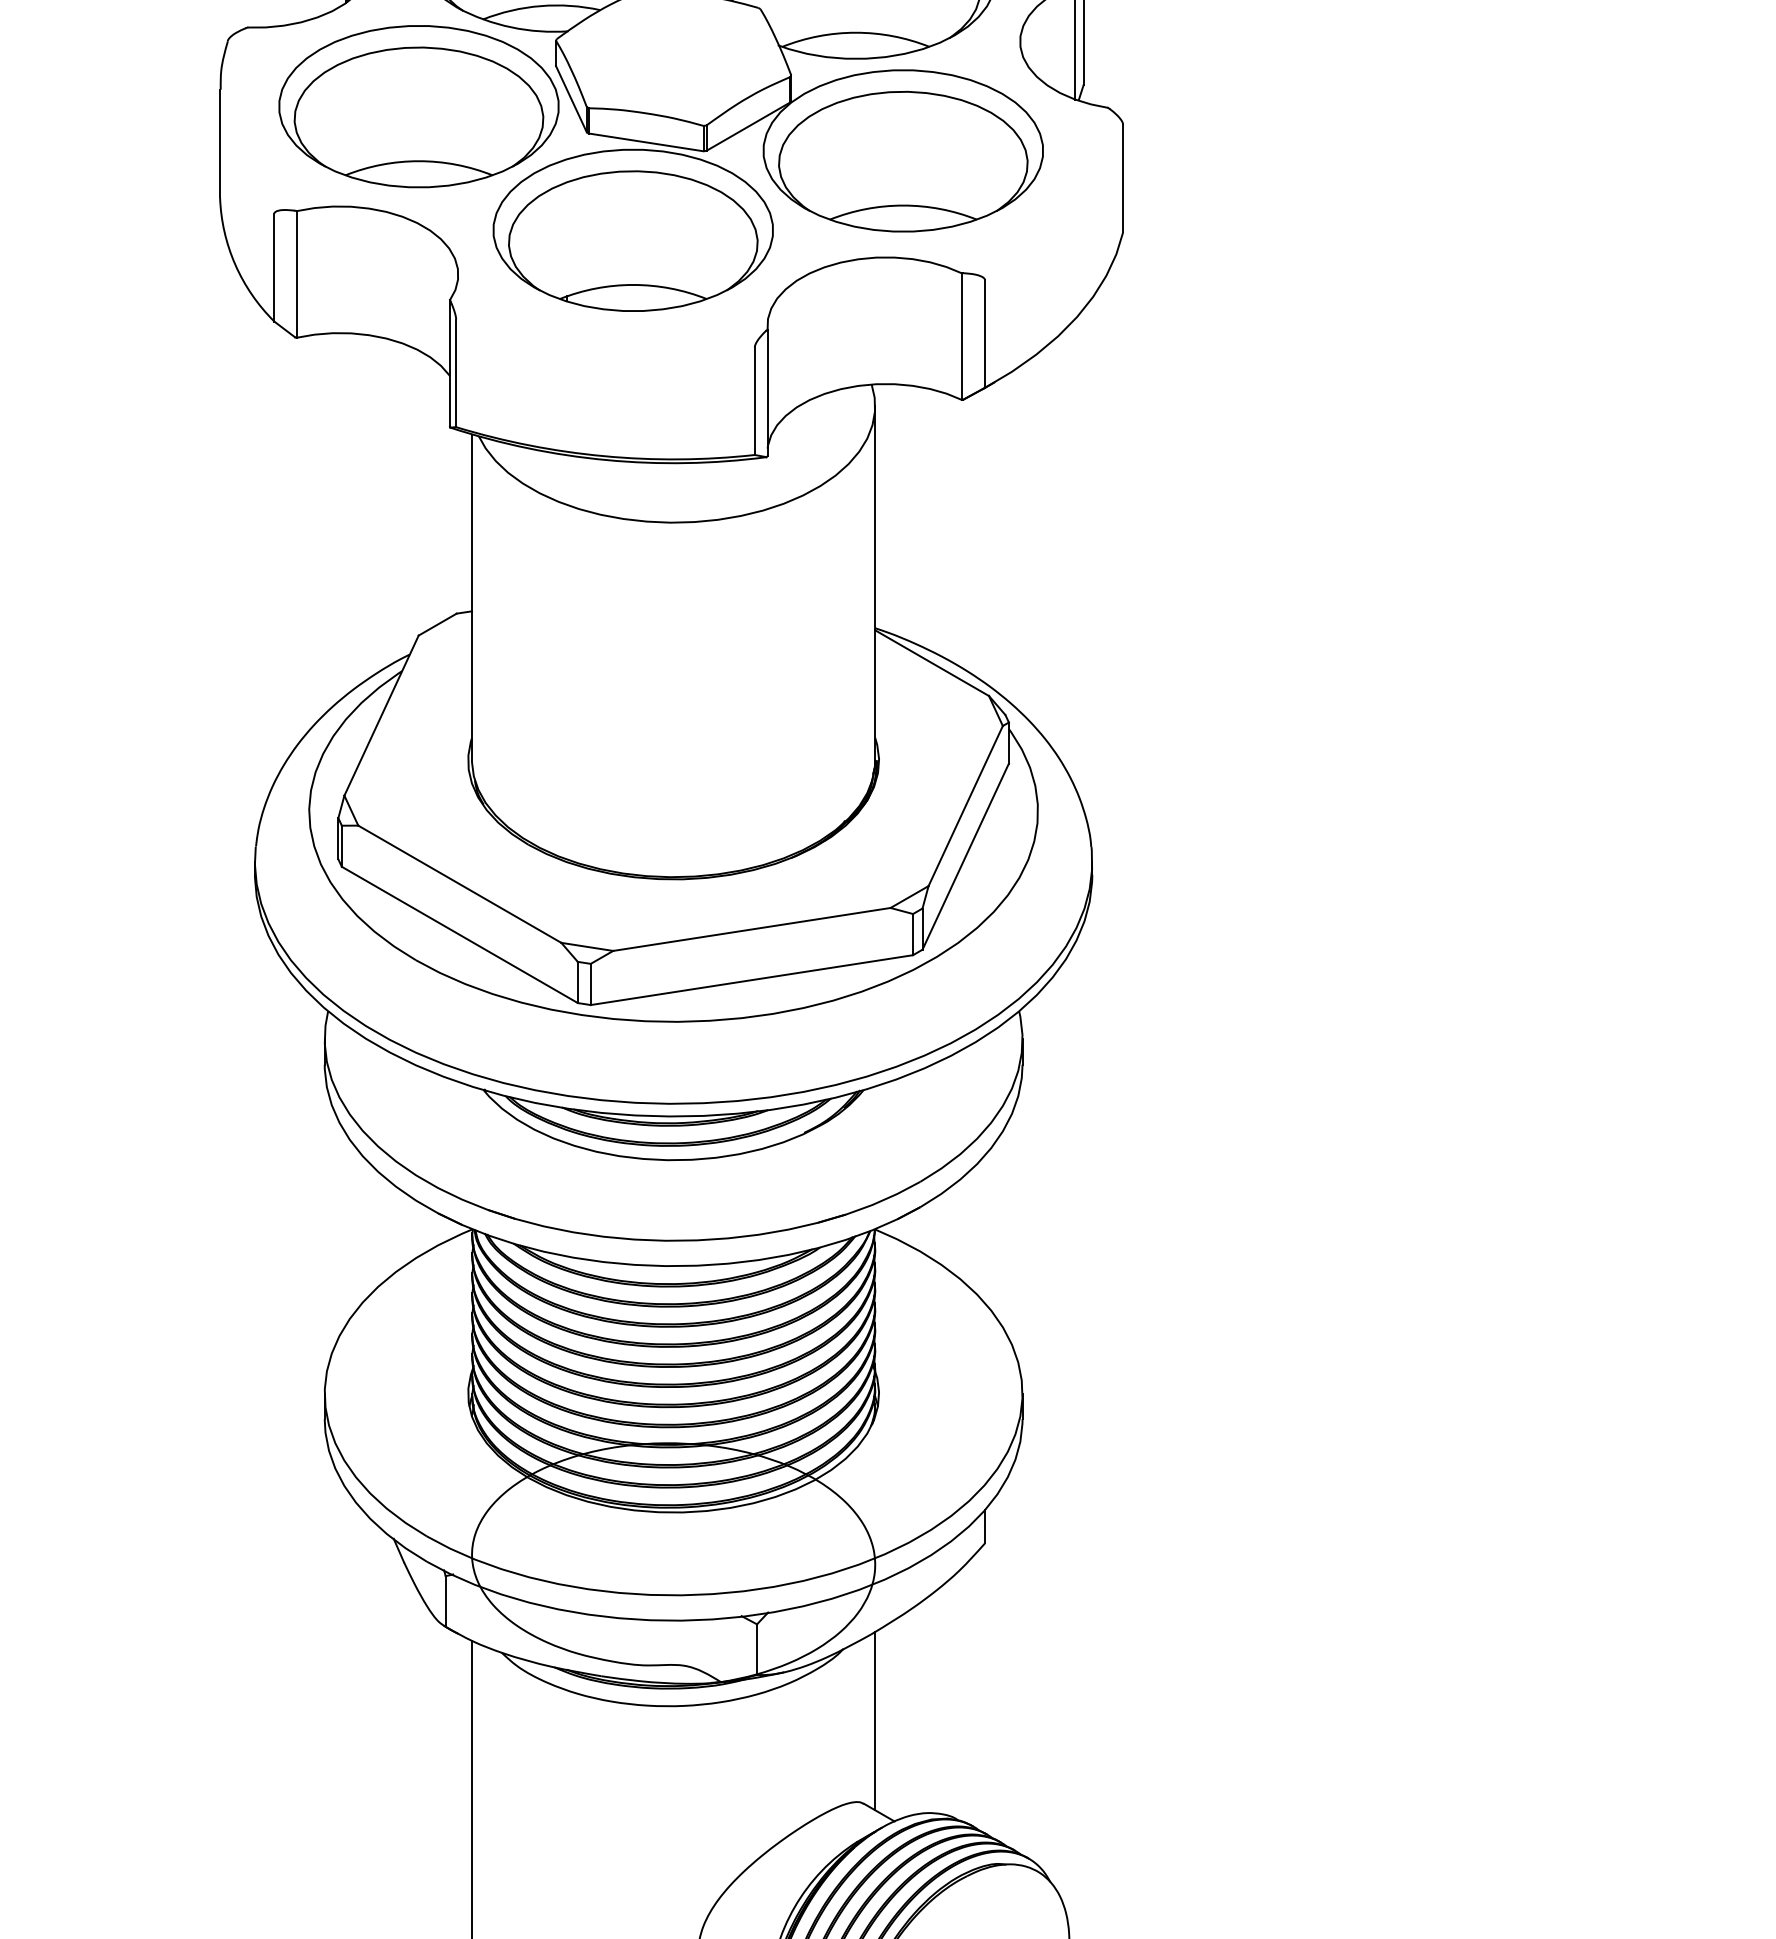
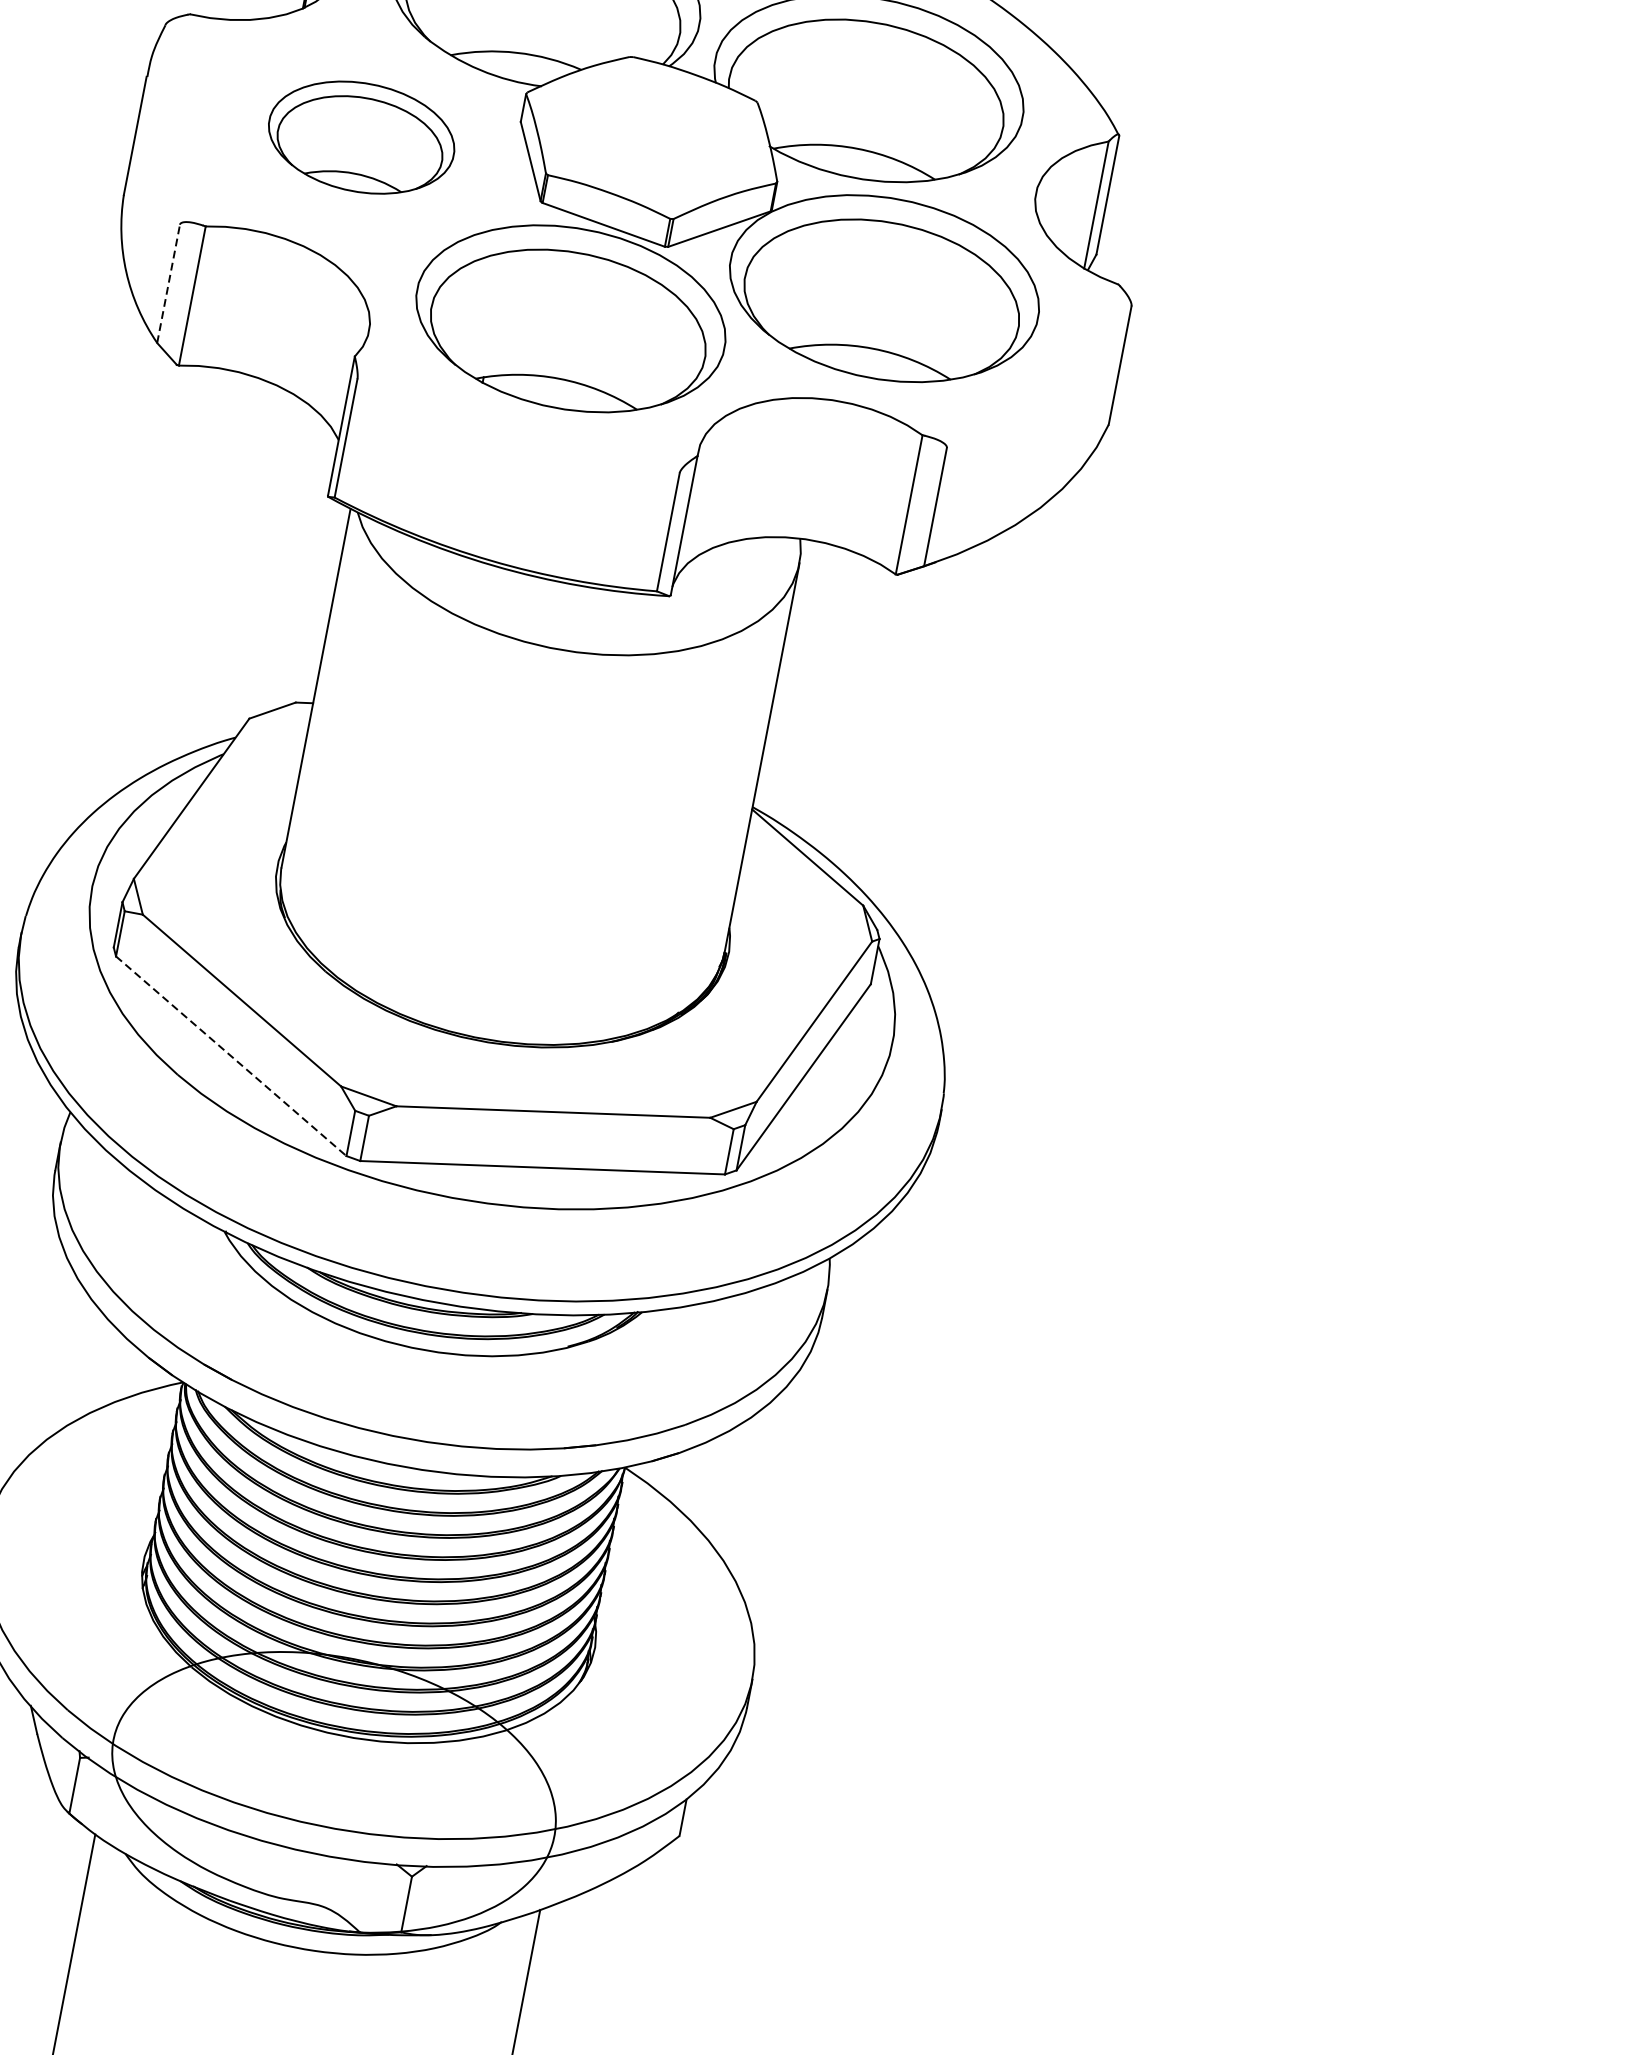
part: (418, 106) -> (361, 137), size x0.6
line: (274, 267) -> (168, 283), solid -> dashed
line: (460, 935) -> (231, 1057), solid -> dashed

